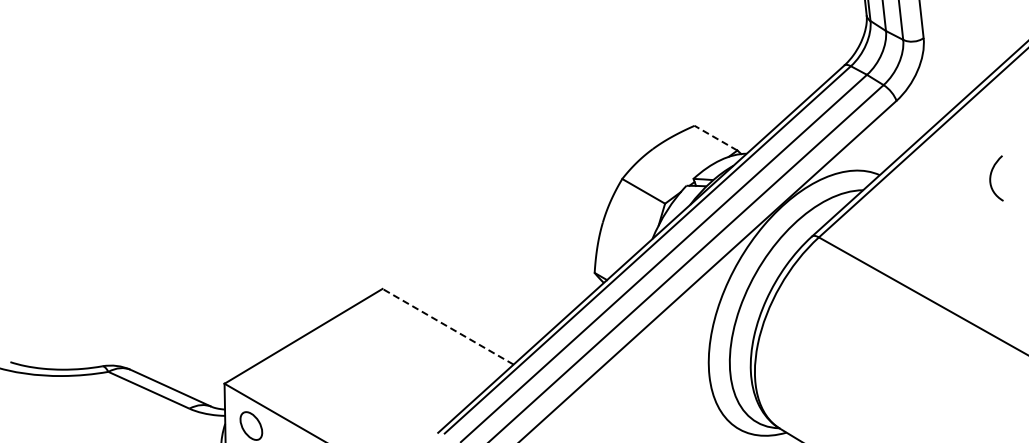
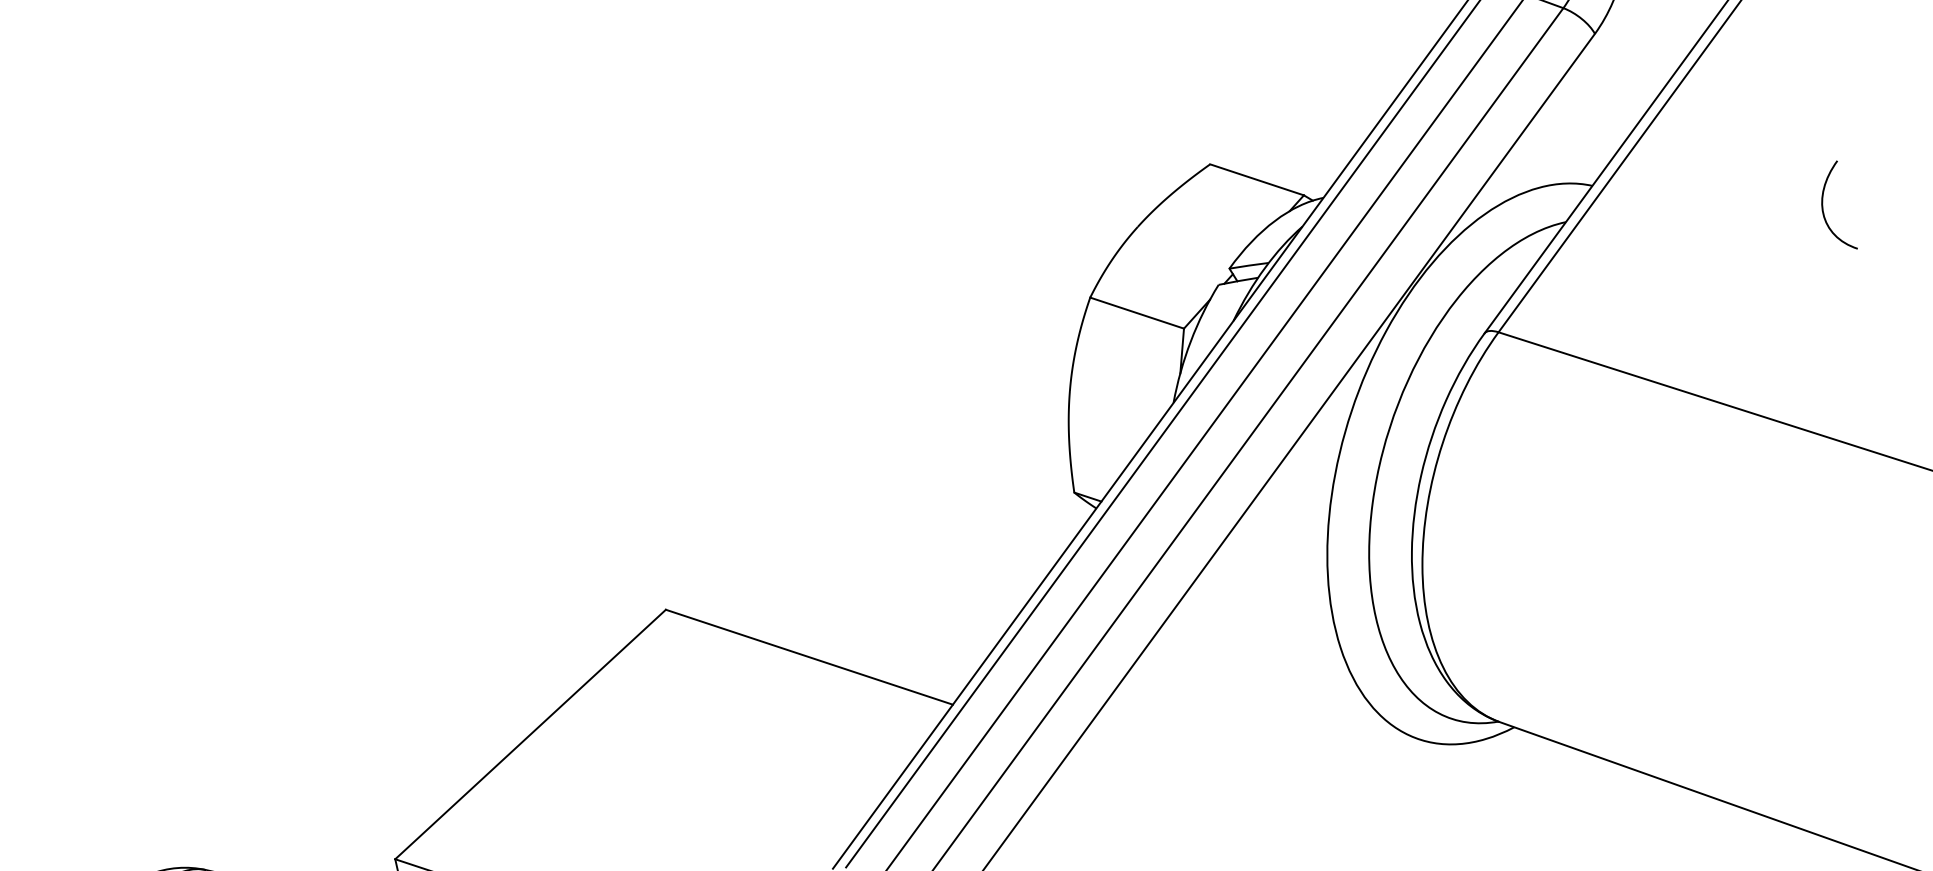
line: (716, 138) -> (1258, 180), dashed -> solid
curve: (991, 178) -> (1825, 209), moved
line: (448, 326) -> (810, 656), dashed -> solid

